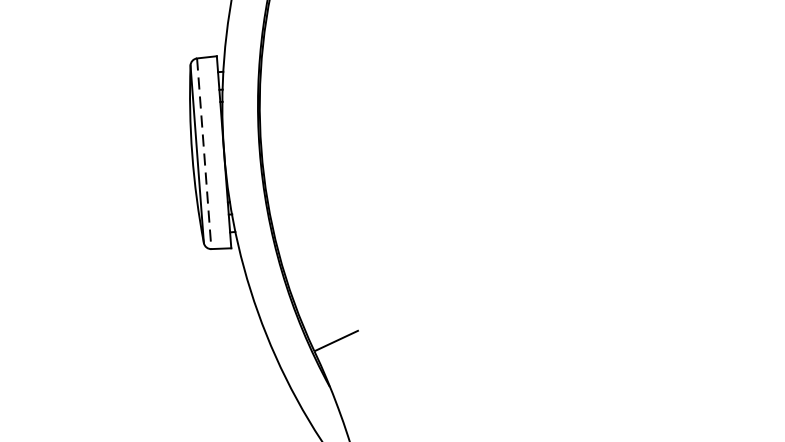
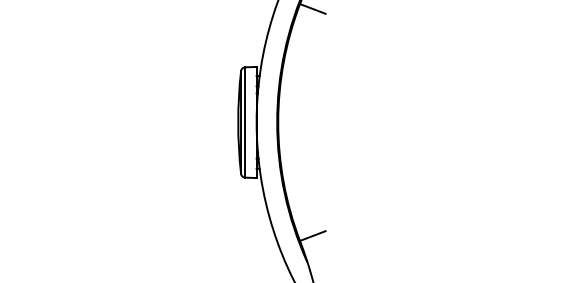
line: (204, 153) -> (245, 122), dashed -> solid

